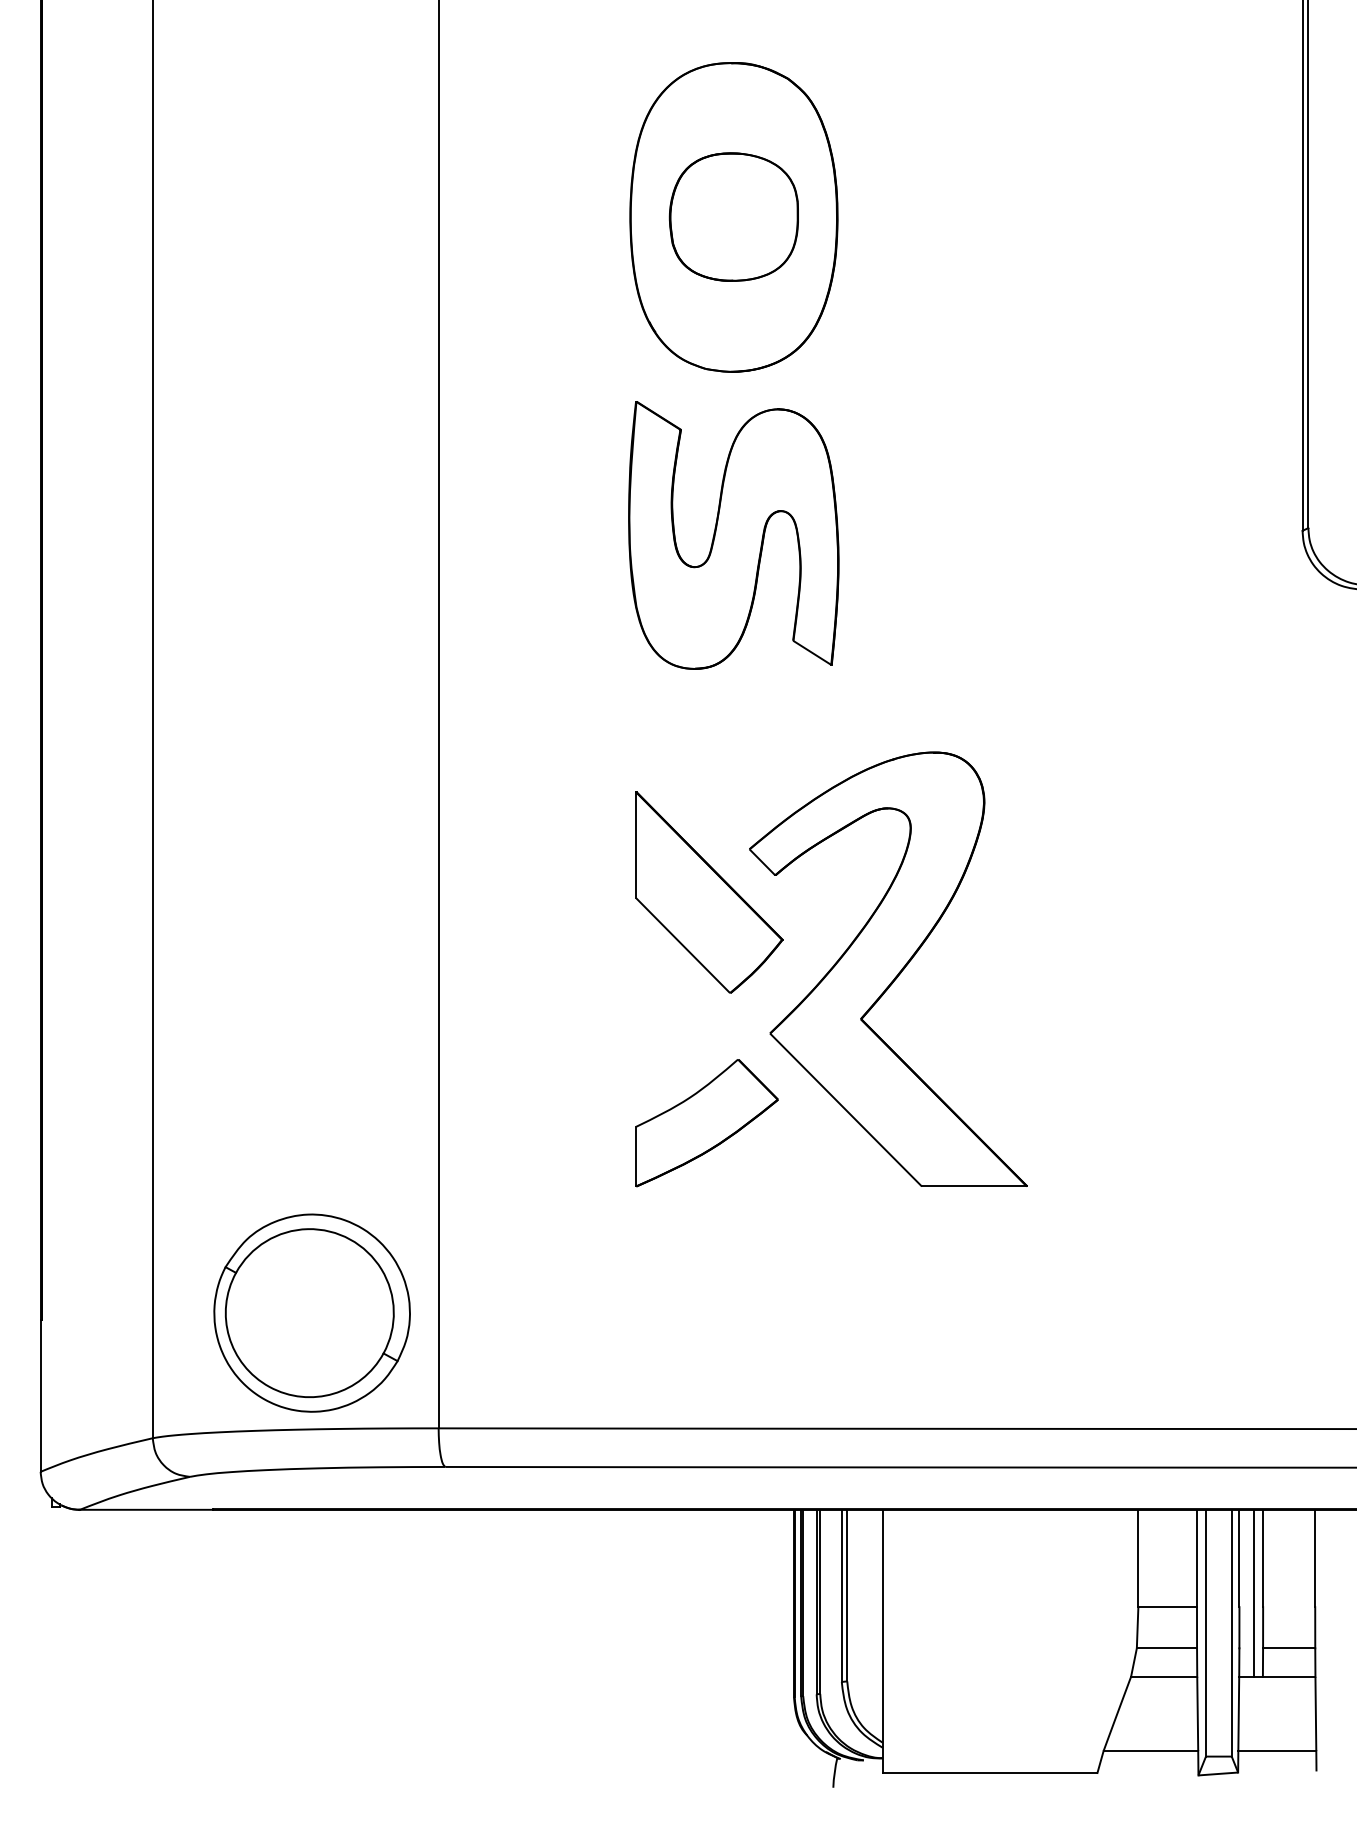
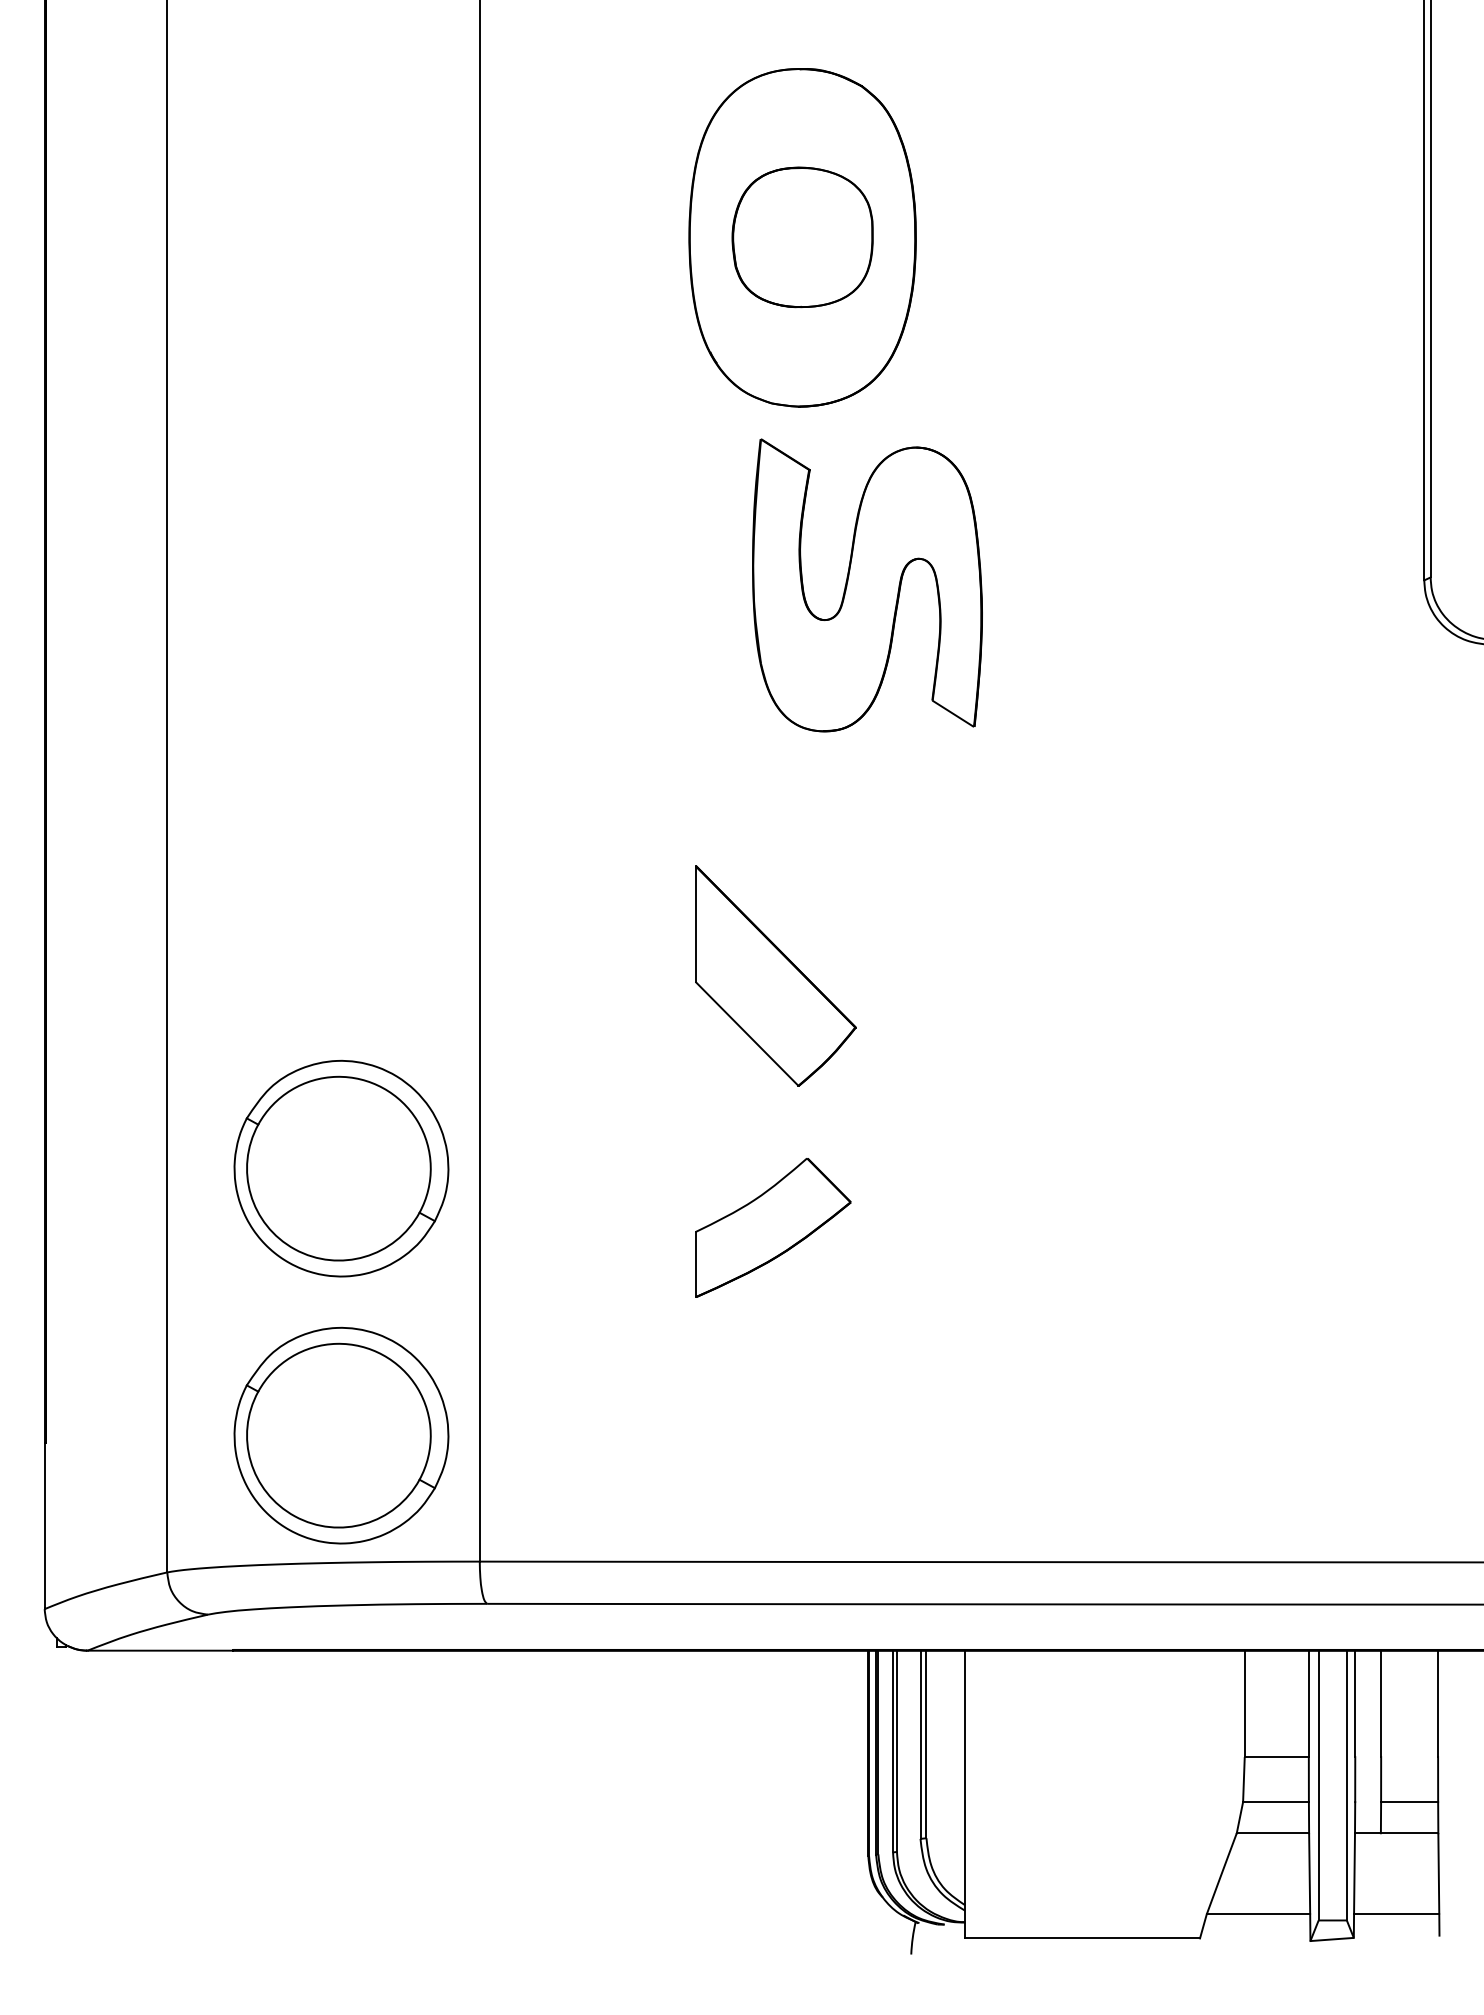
part: (733, 535) -> (867, 585), moved
part: (888, 969) -> (971, 1059), removed
part: (312, 1068) -> (341, 1168), added
line: (1253, 1592) -> (1370, 1741), removed

